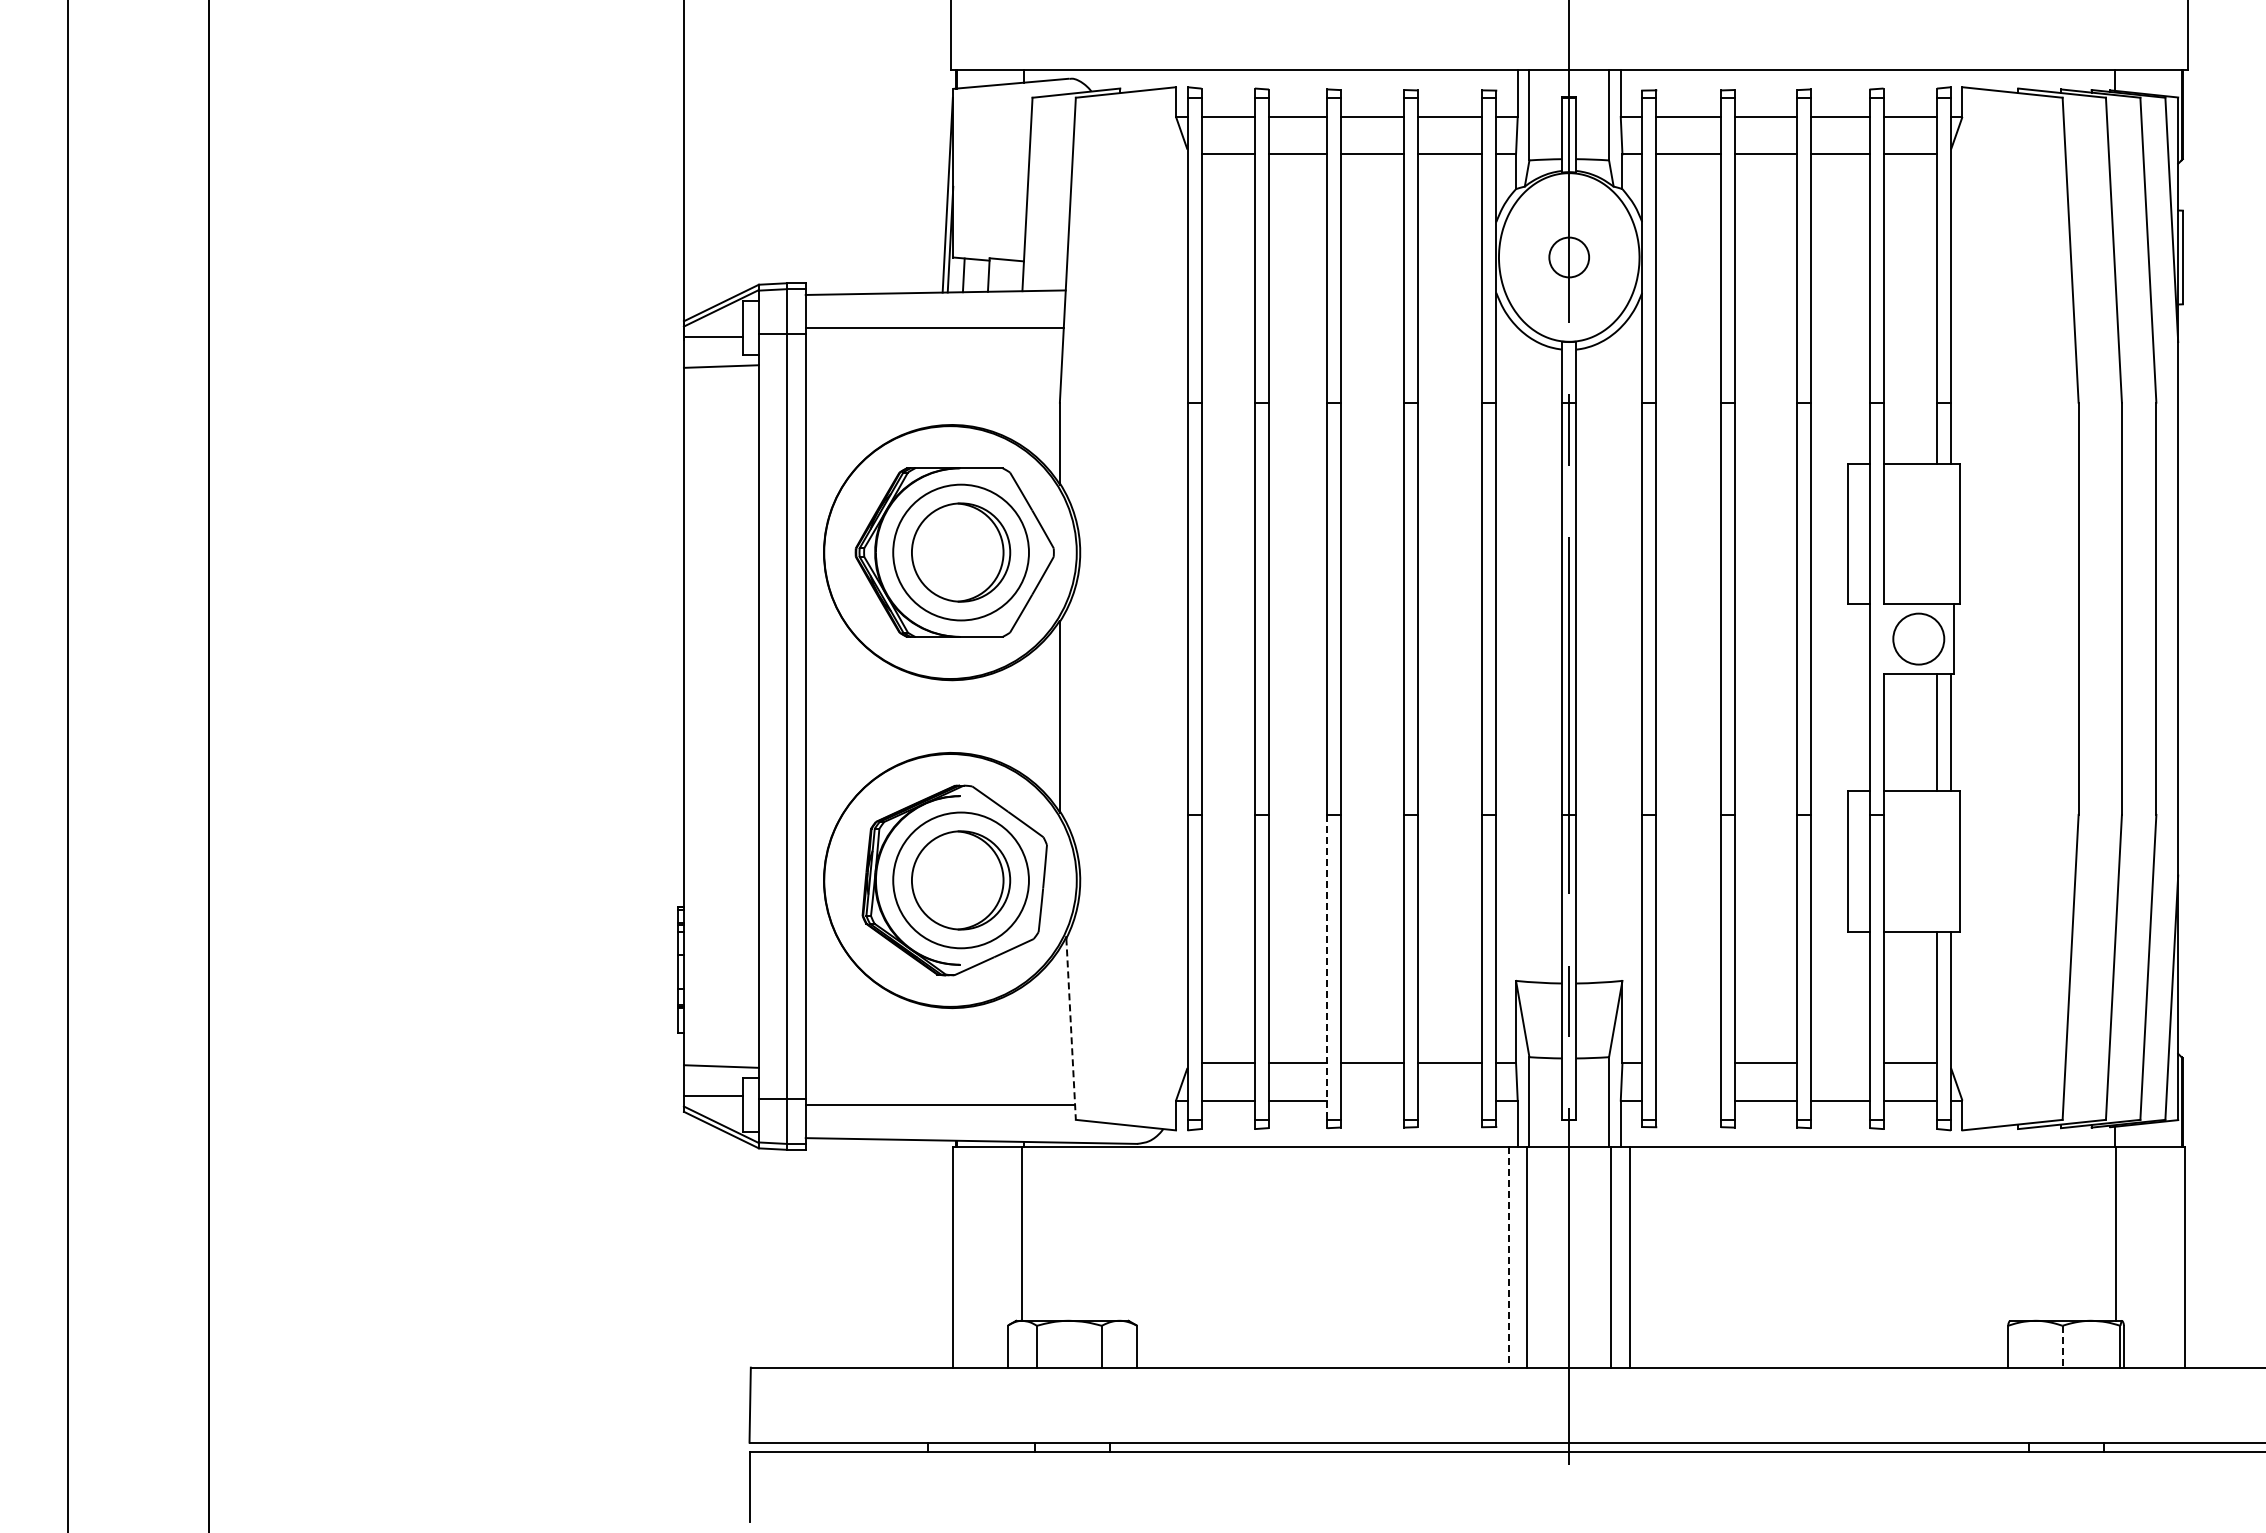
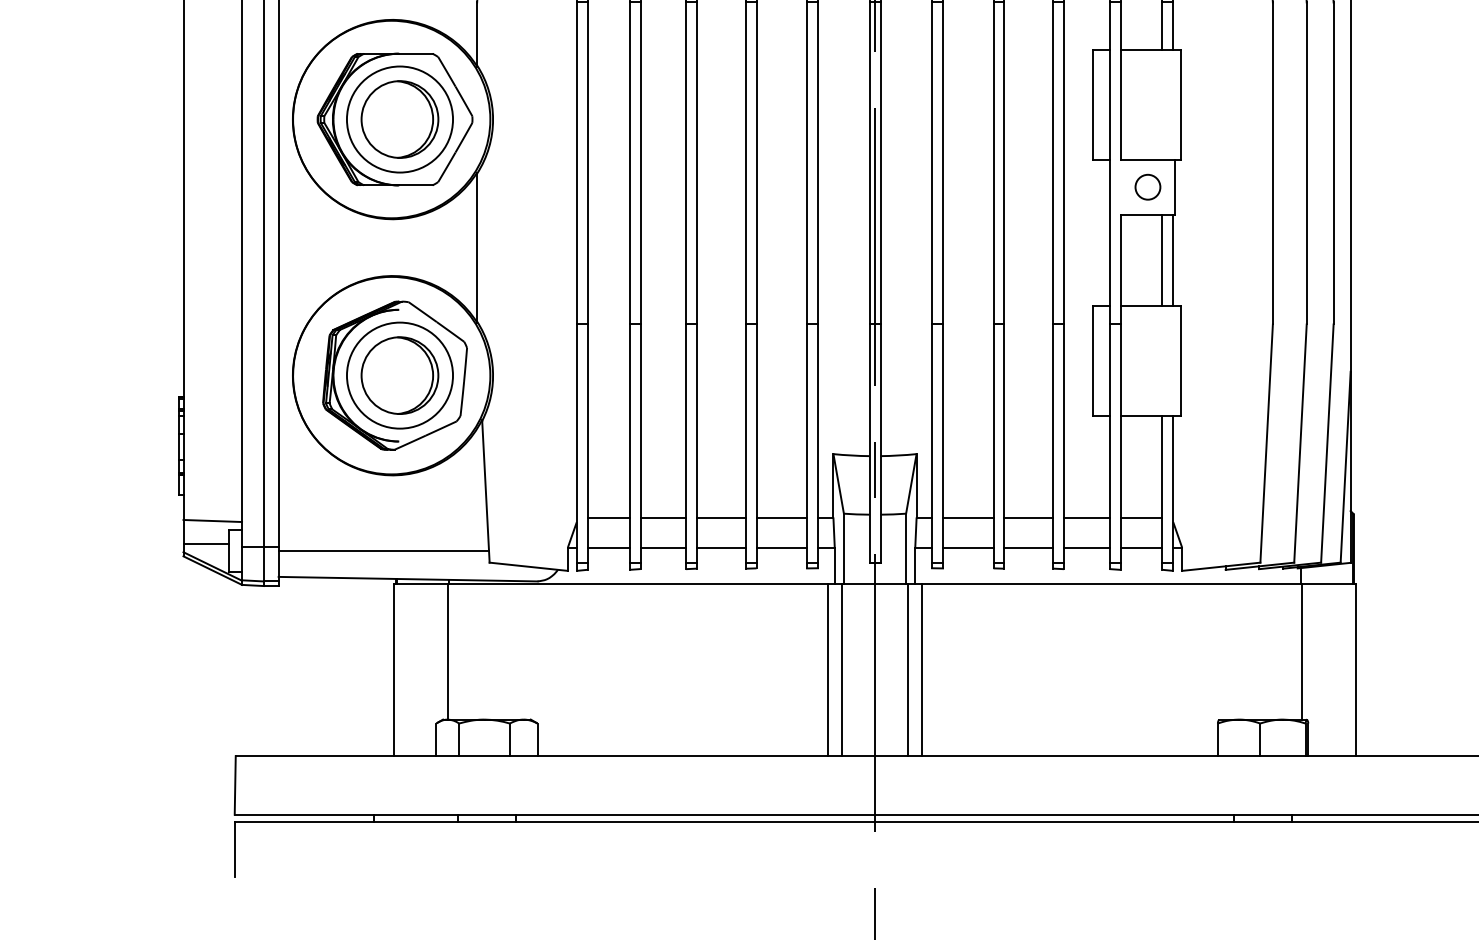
circle: (1918, 639) -> (1147, 187), size x0.62
line: (1327, 967) -> (686, 443), dashed -> solid
line: (1071, 1029) -> (486, 492), dashed -> solid
line: (1688, 1063) -> (968, 518), added
line: (1840, 1063) -> (1086, 518), added
line: (1372, 1100) -> (721, 547), added
line: (1449, 1100) -> (781, 547), added
line: (1688, 1100) -> (968, 547), added
line: (1508, 1258) -> (827, 670), dashed -> solid
line: (2062, 1346) -> (1260, 739), dashed -> solid

